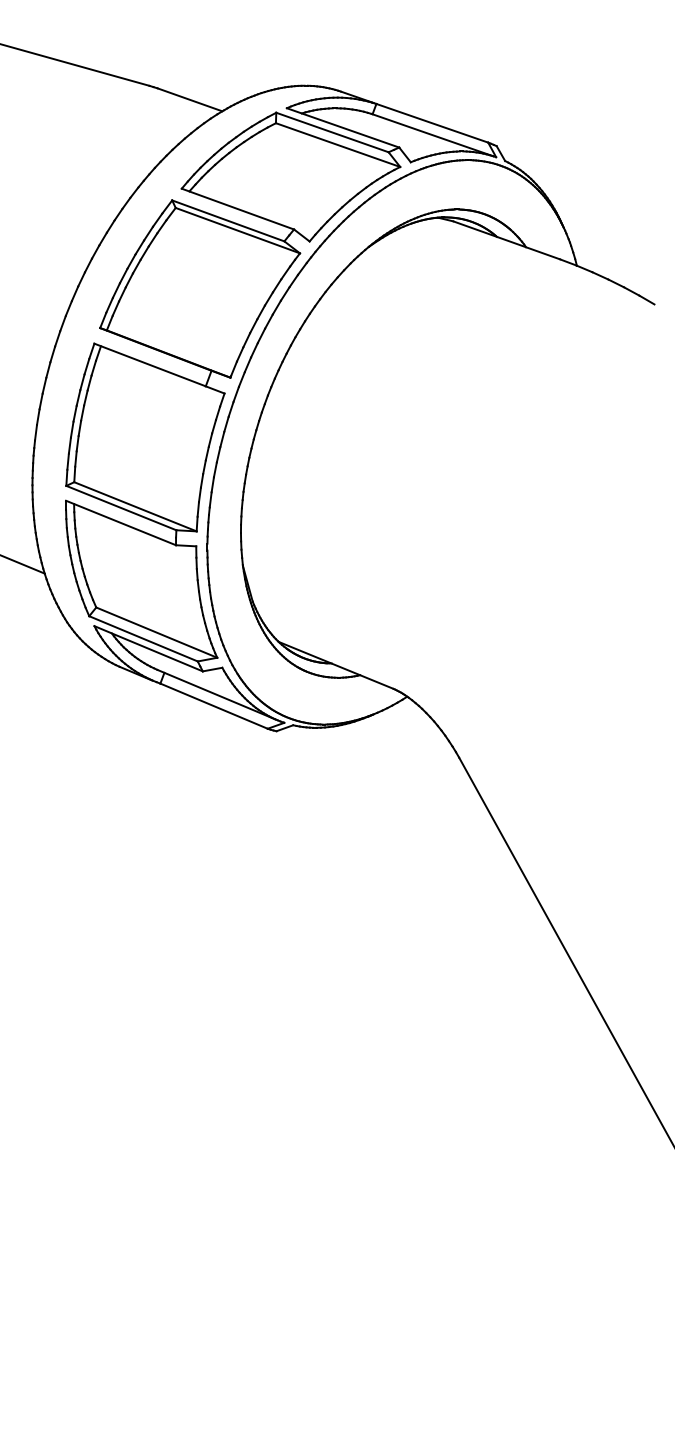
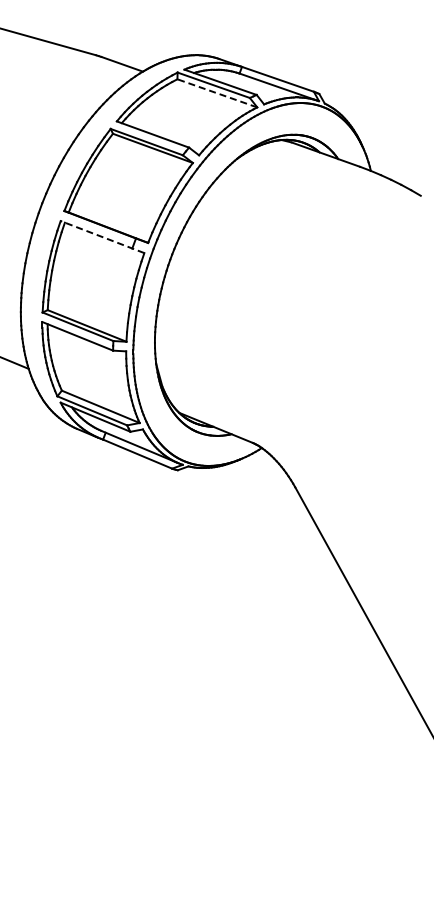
line: (336, 145) -> (216, 93), solid -> dashed
line: (159, 369) -> (102, 237), solid -> dashed

